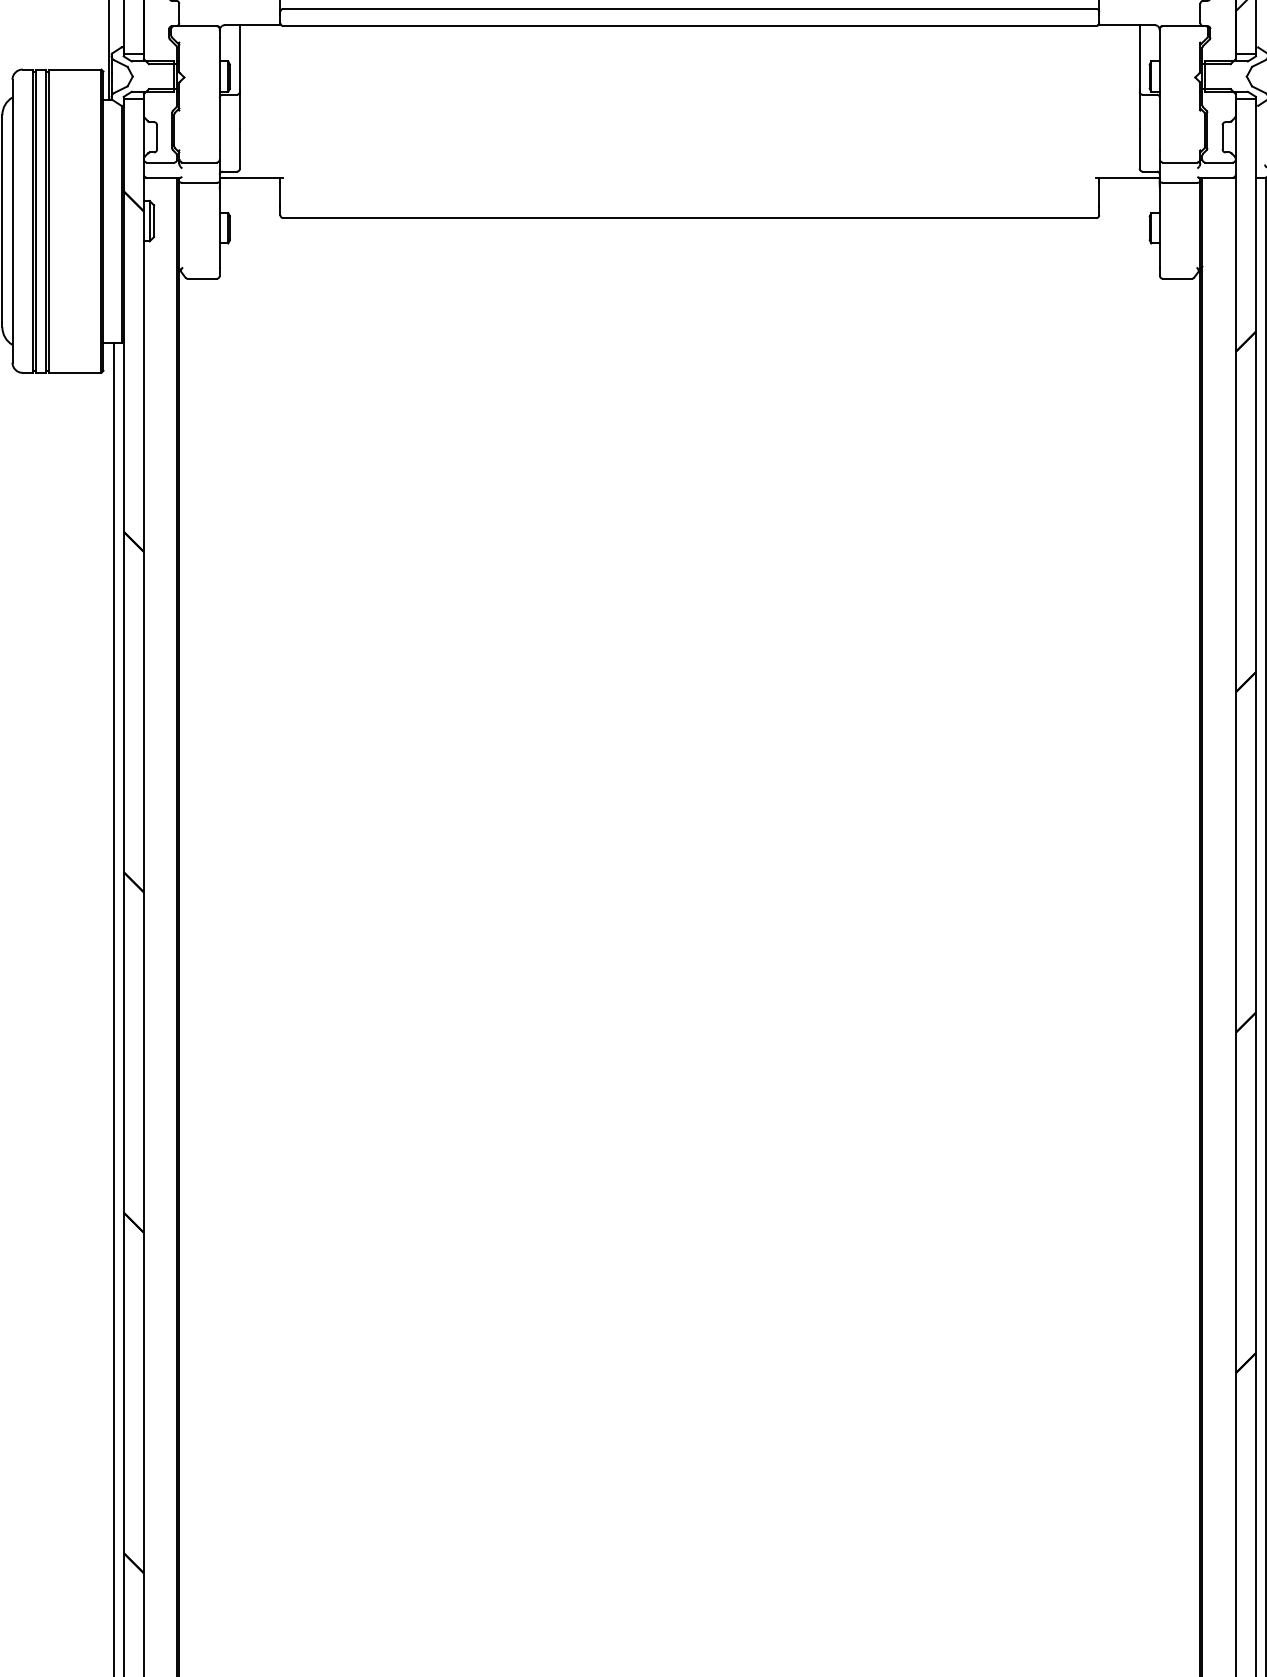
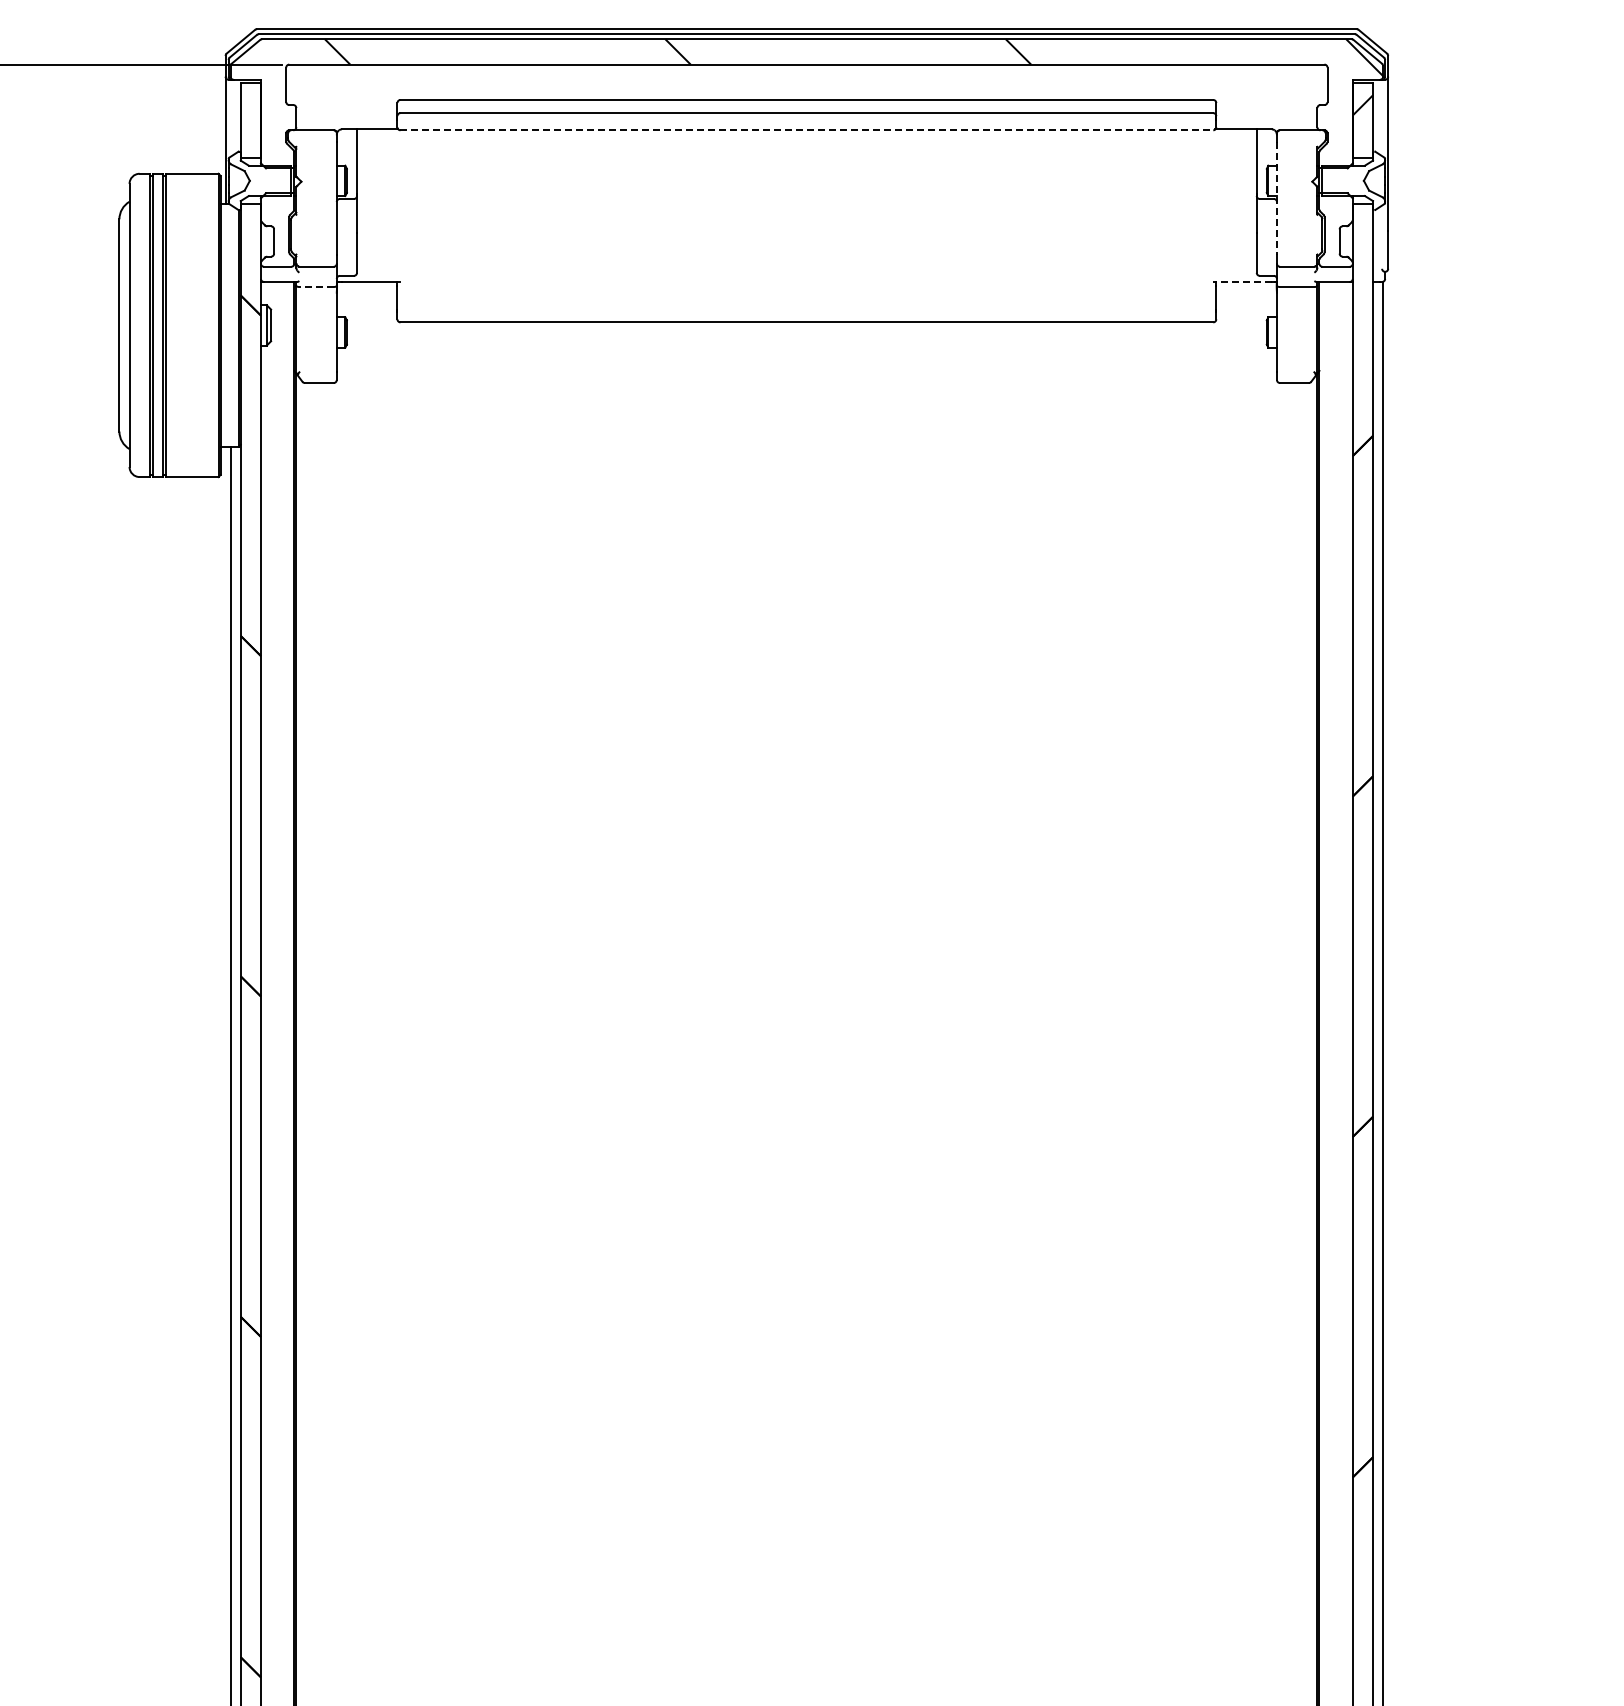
line: (690, 26) -> (807, 130), solid -> dashed
line: (1159, 94) -> (1276, 198), solid -> dashed
line: (1125, 177) -> (1242, 281), solid -> dashed
line: (199, 183) -> (316, 287), solid -> dashed

